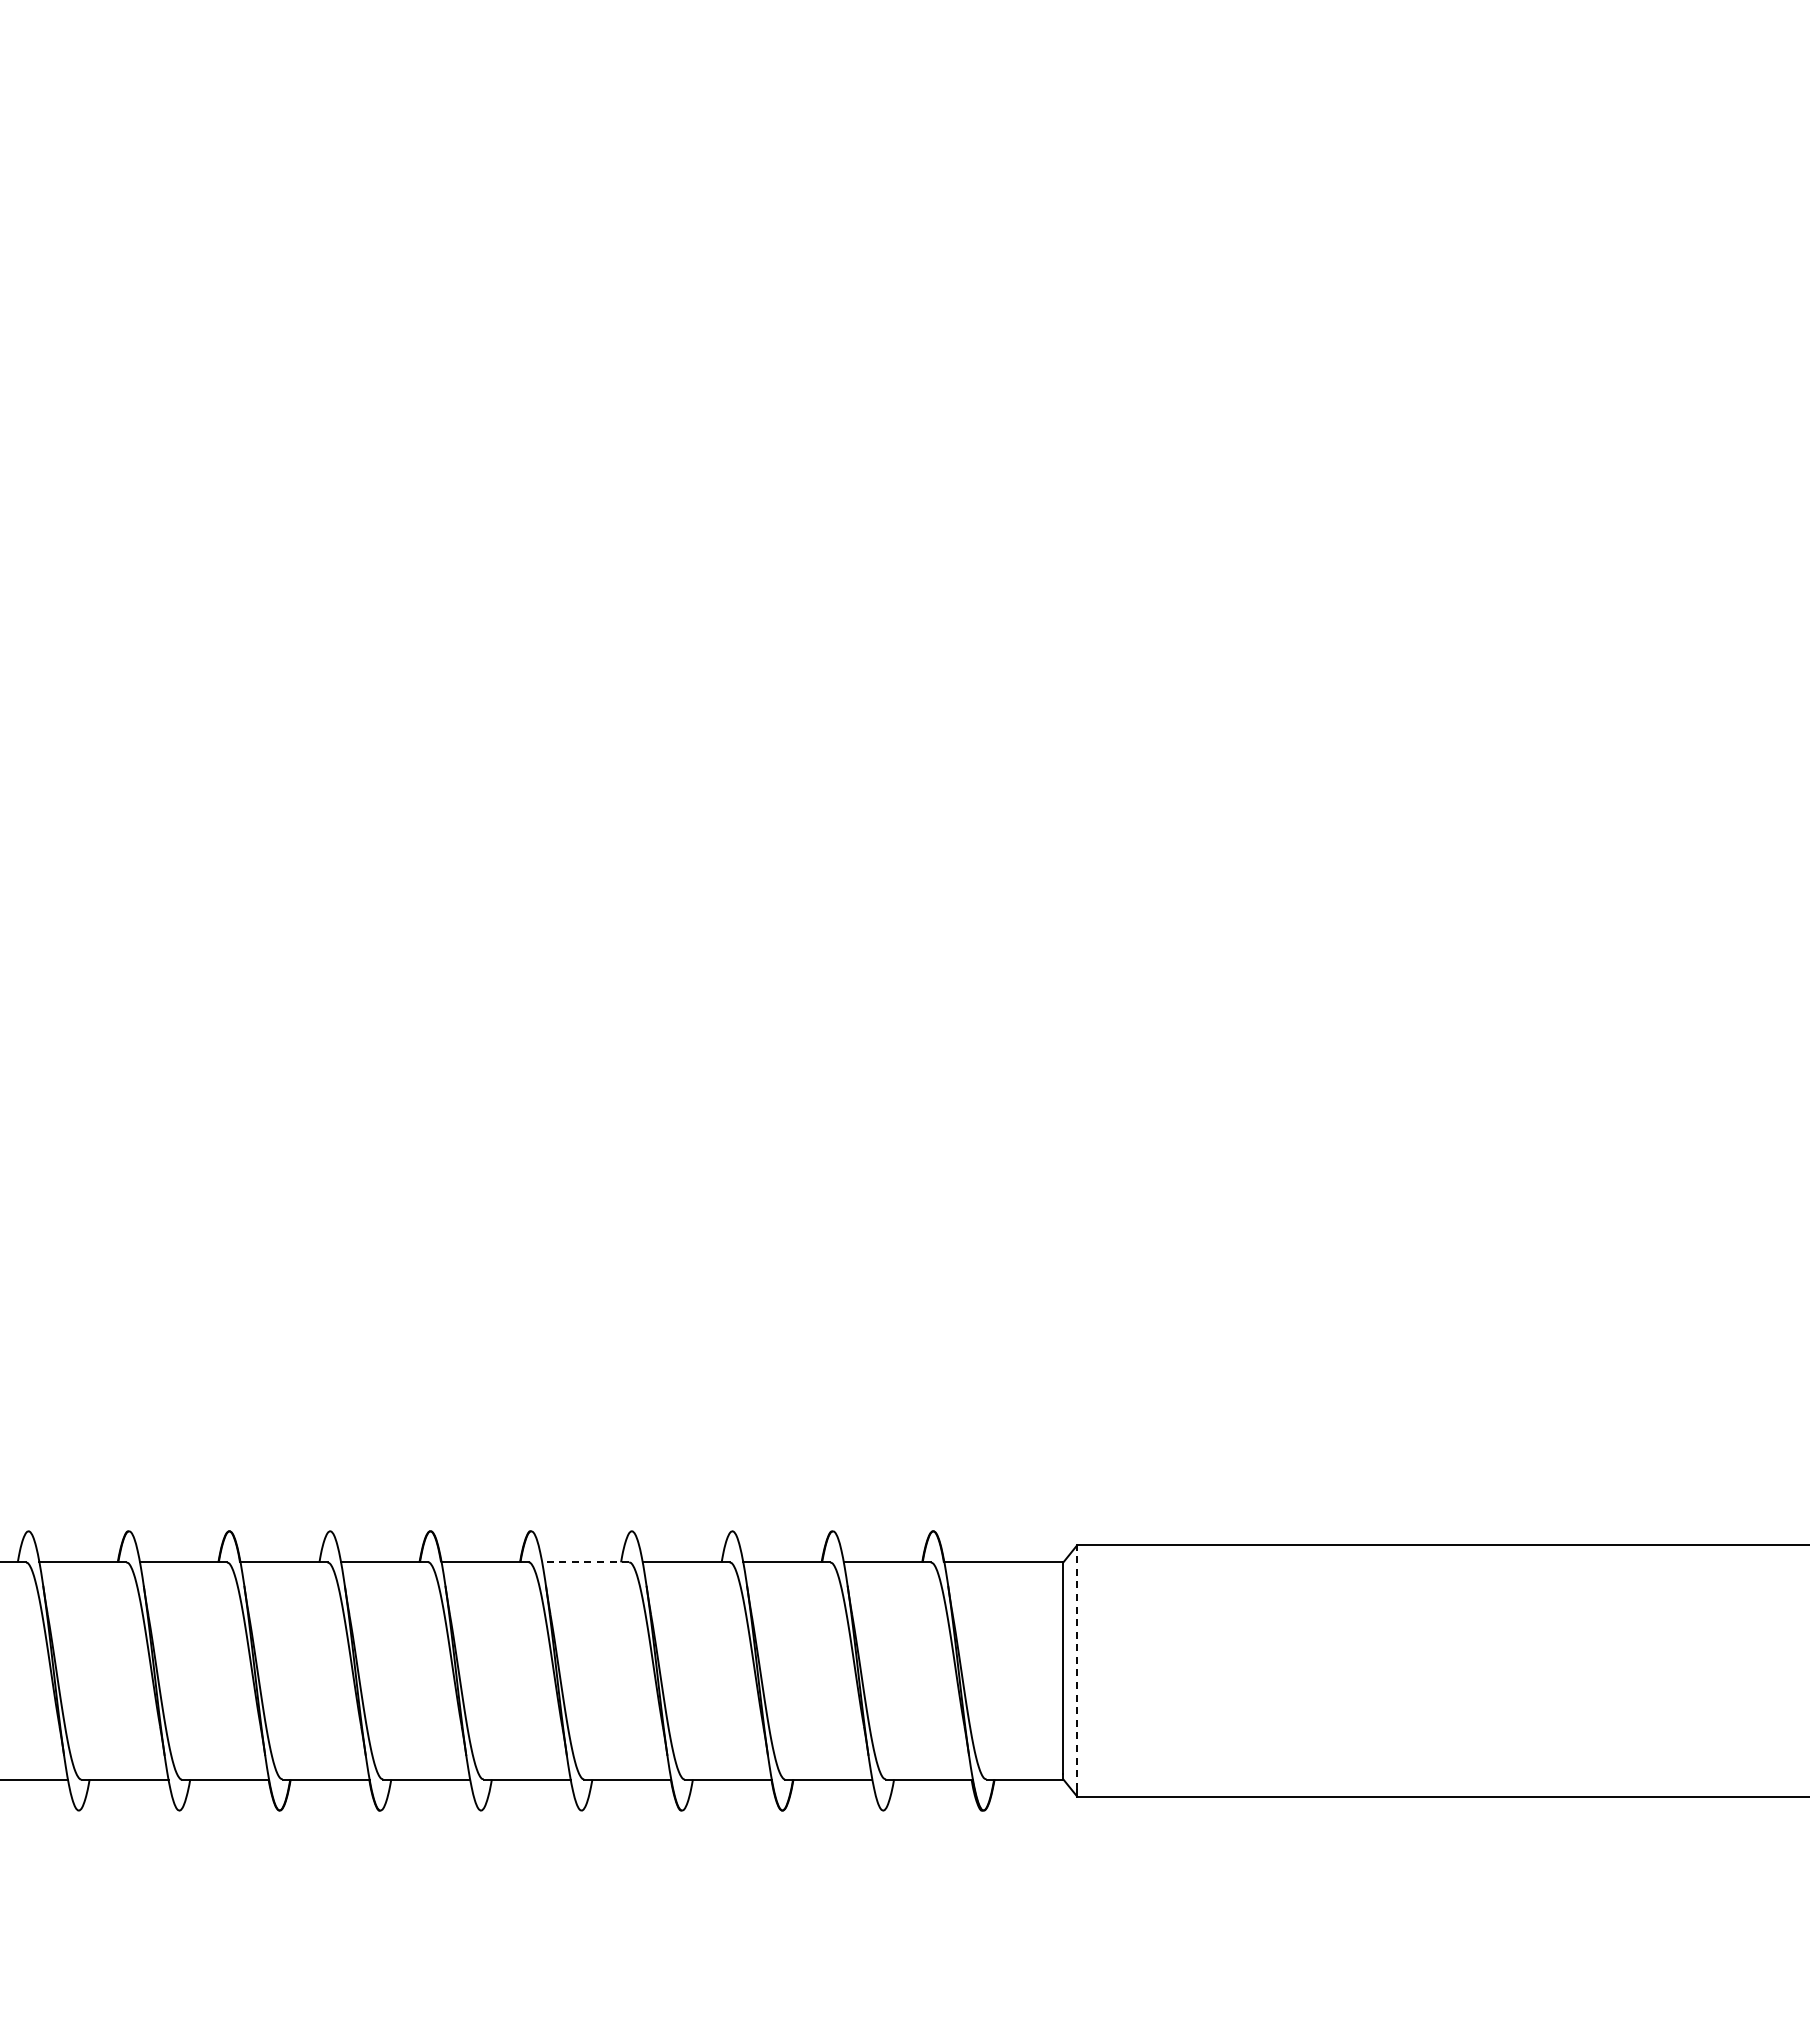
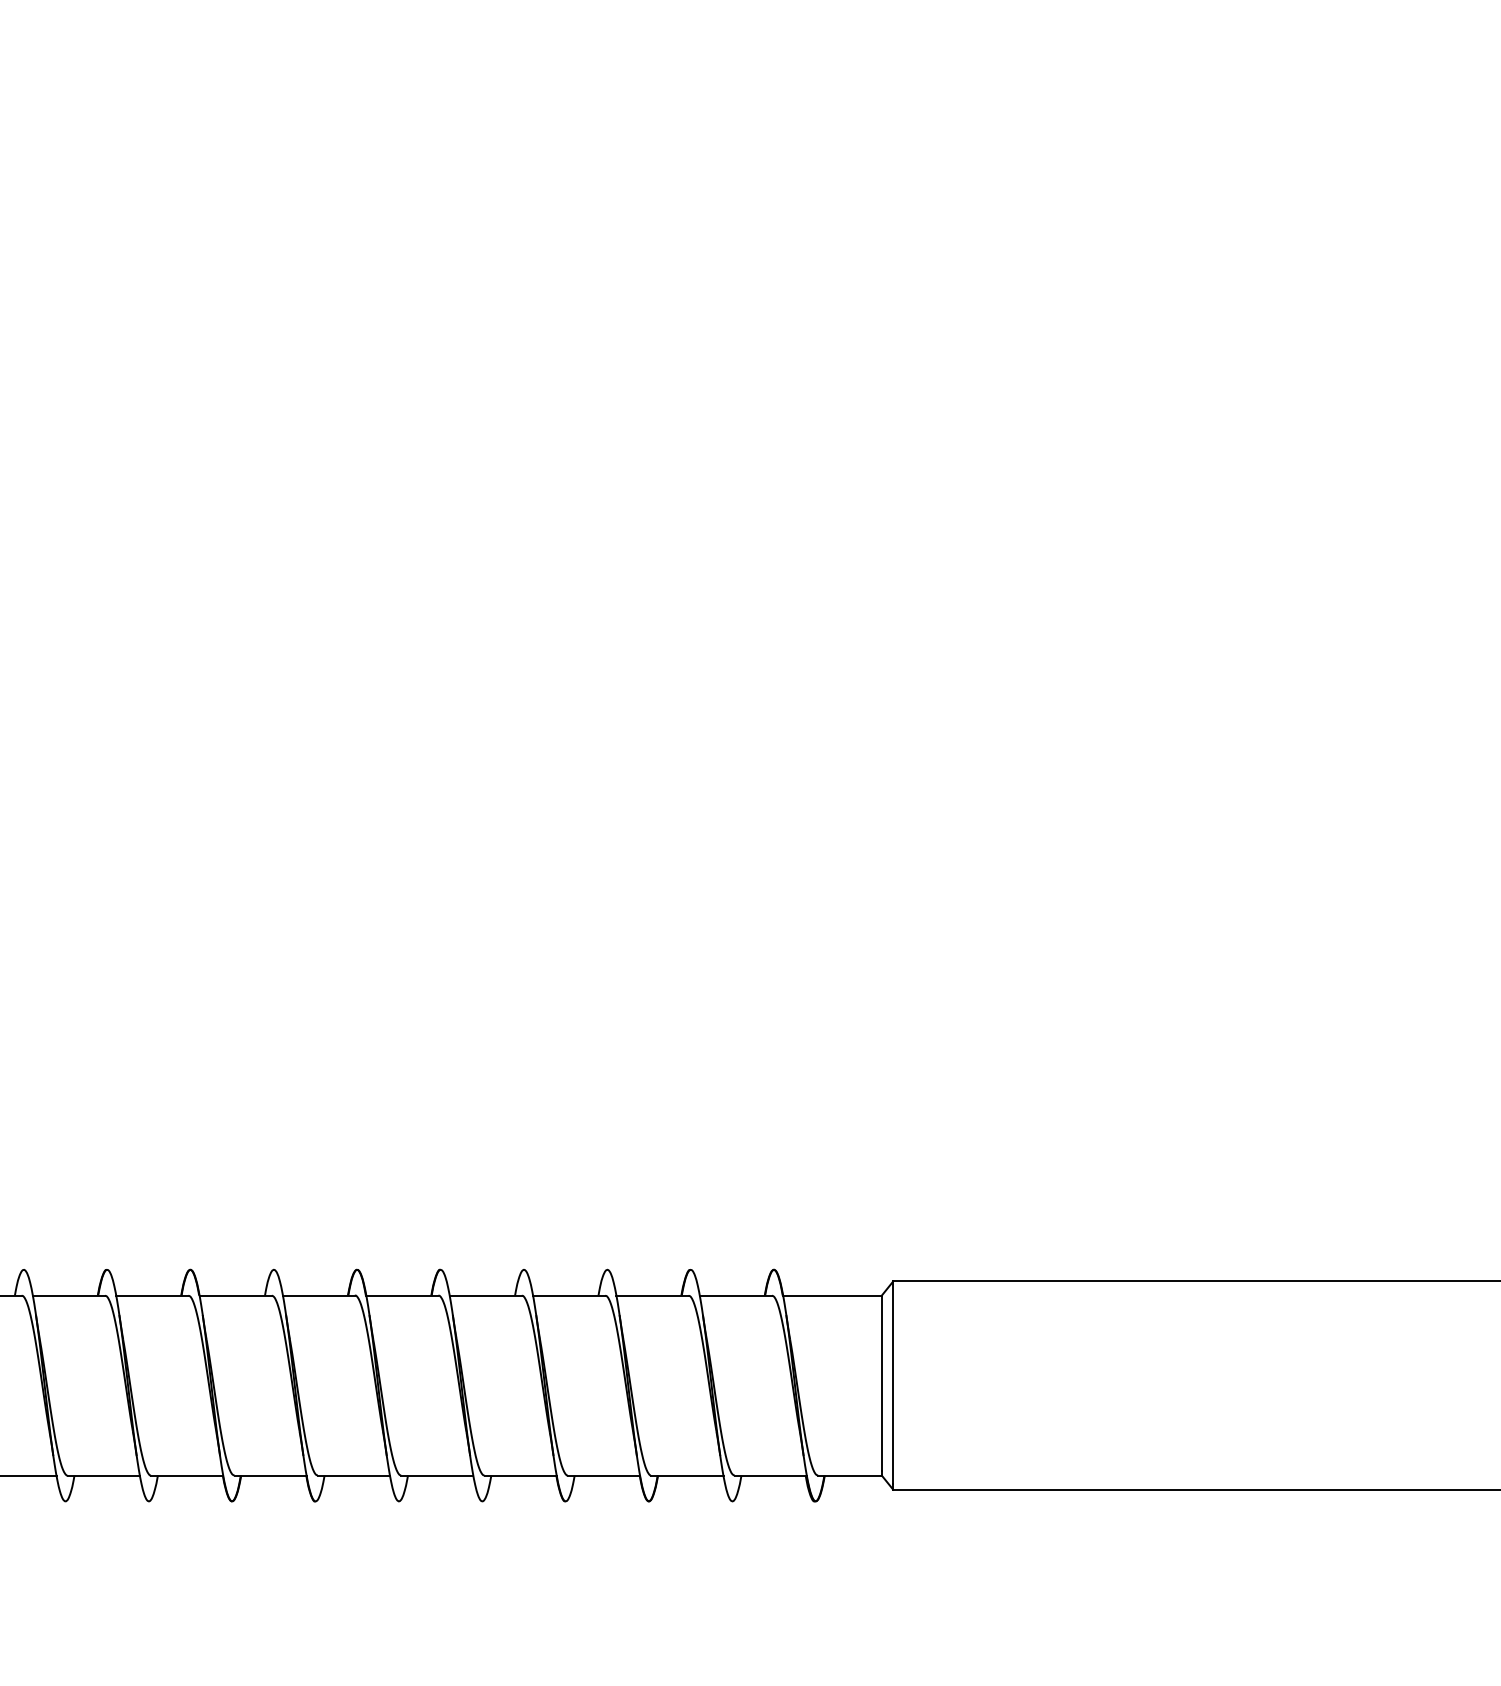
line: (585, 1562) -> (485, 1295), dashed -> solid
line: (1077, 1666) -> (893, 1381), dashed -> solid

